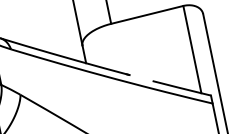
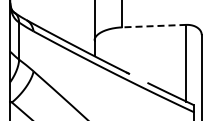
line: (147, 15) -> (154, 26), solid -> dashed

